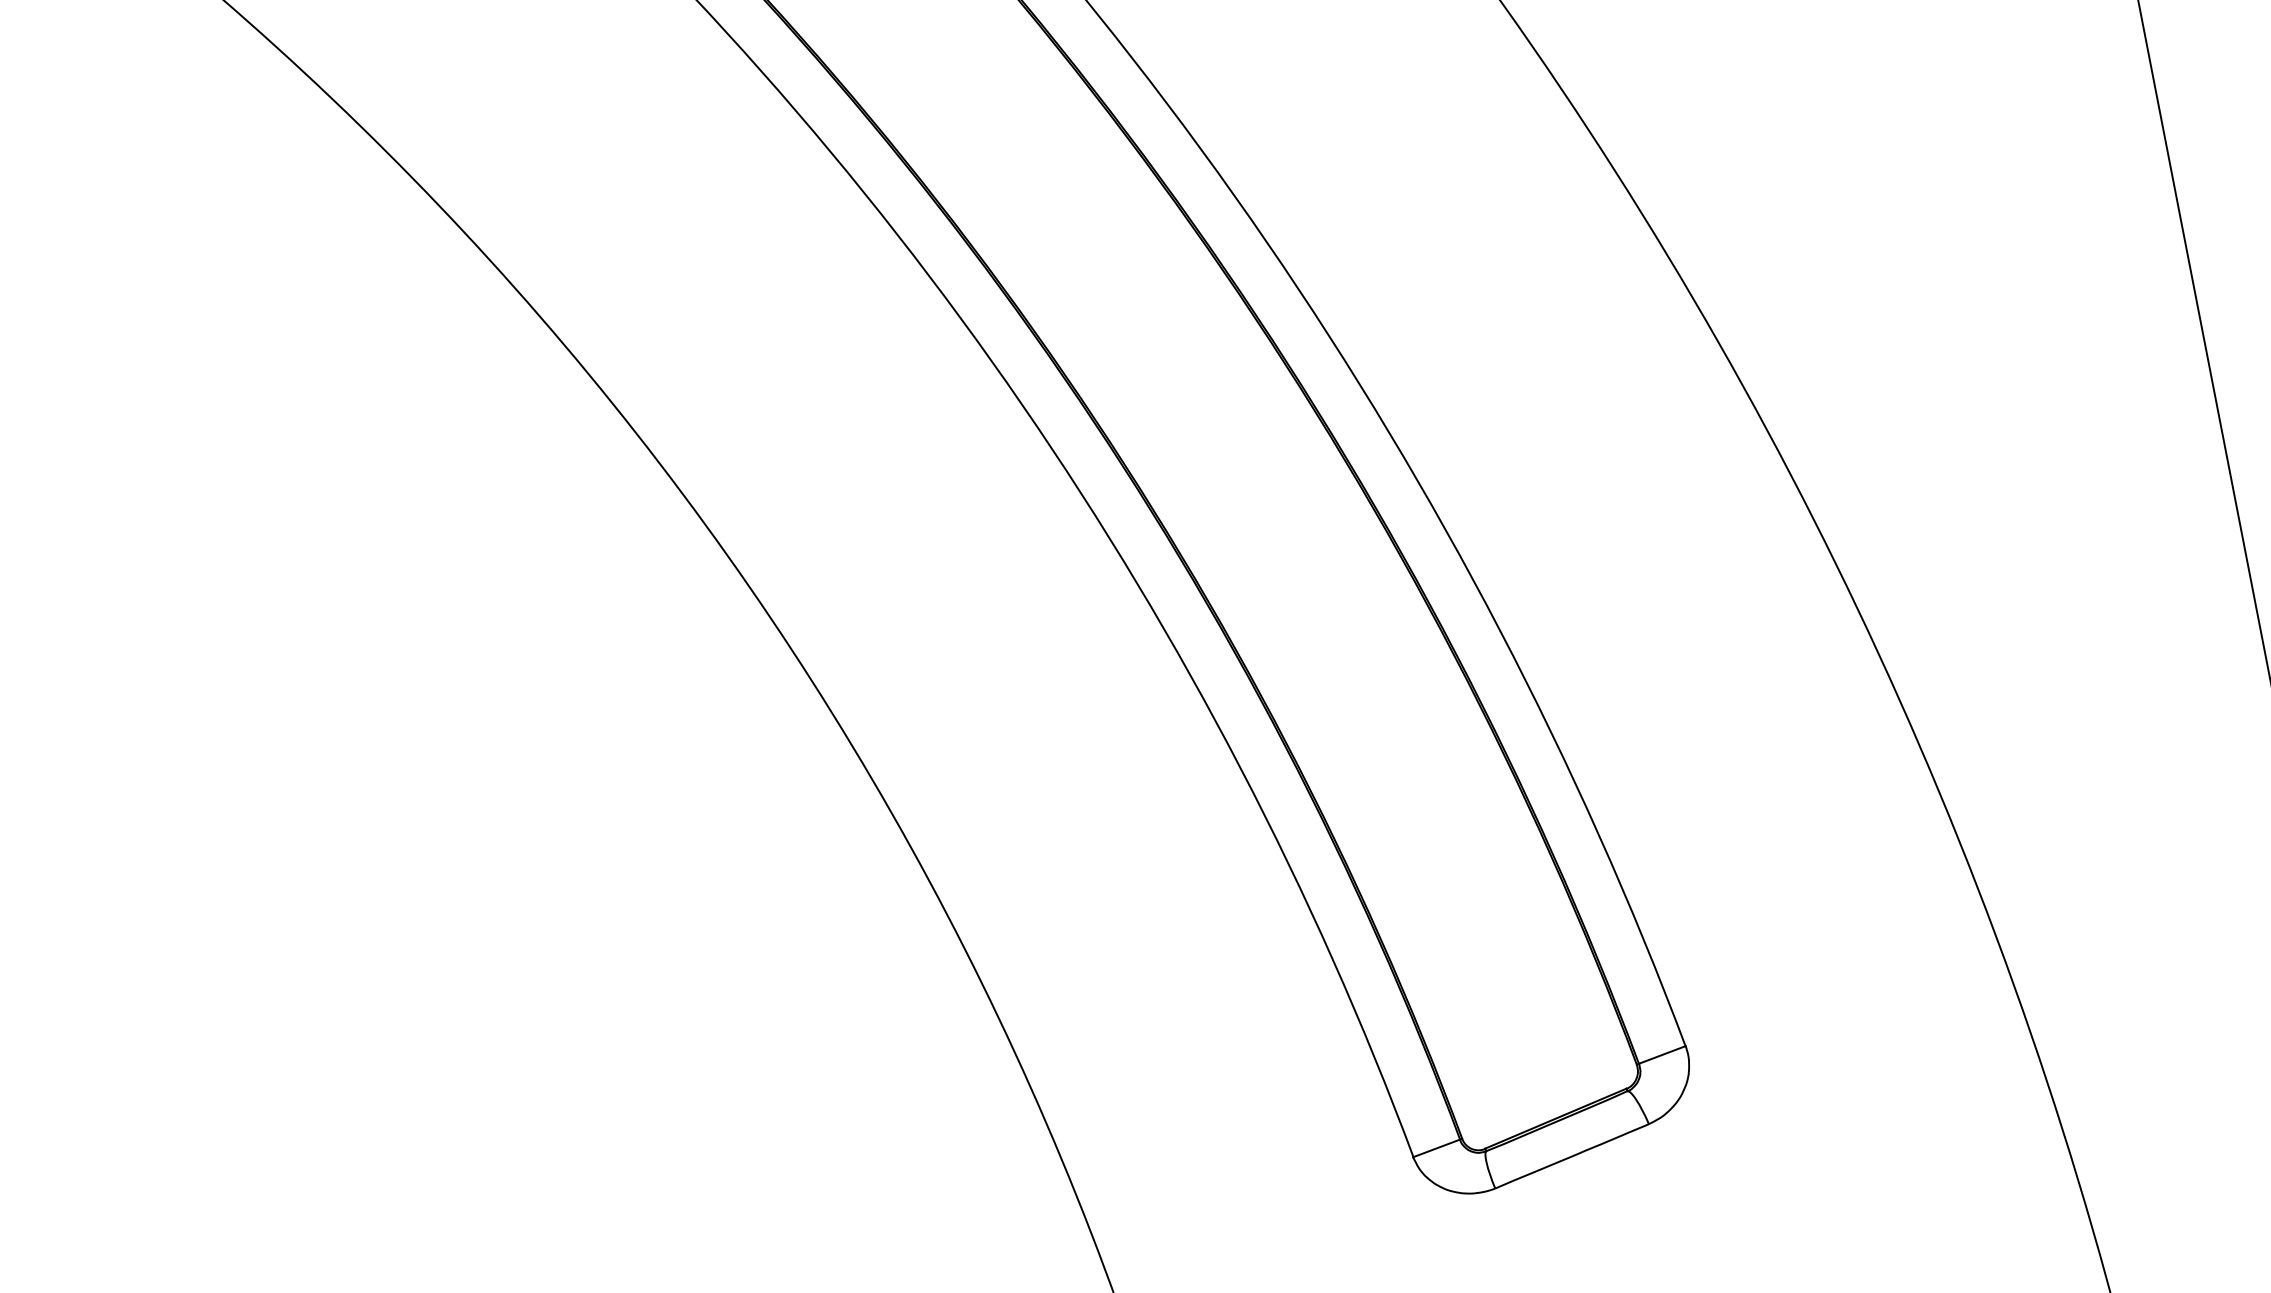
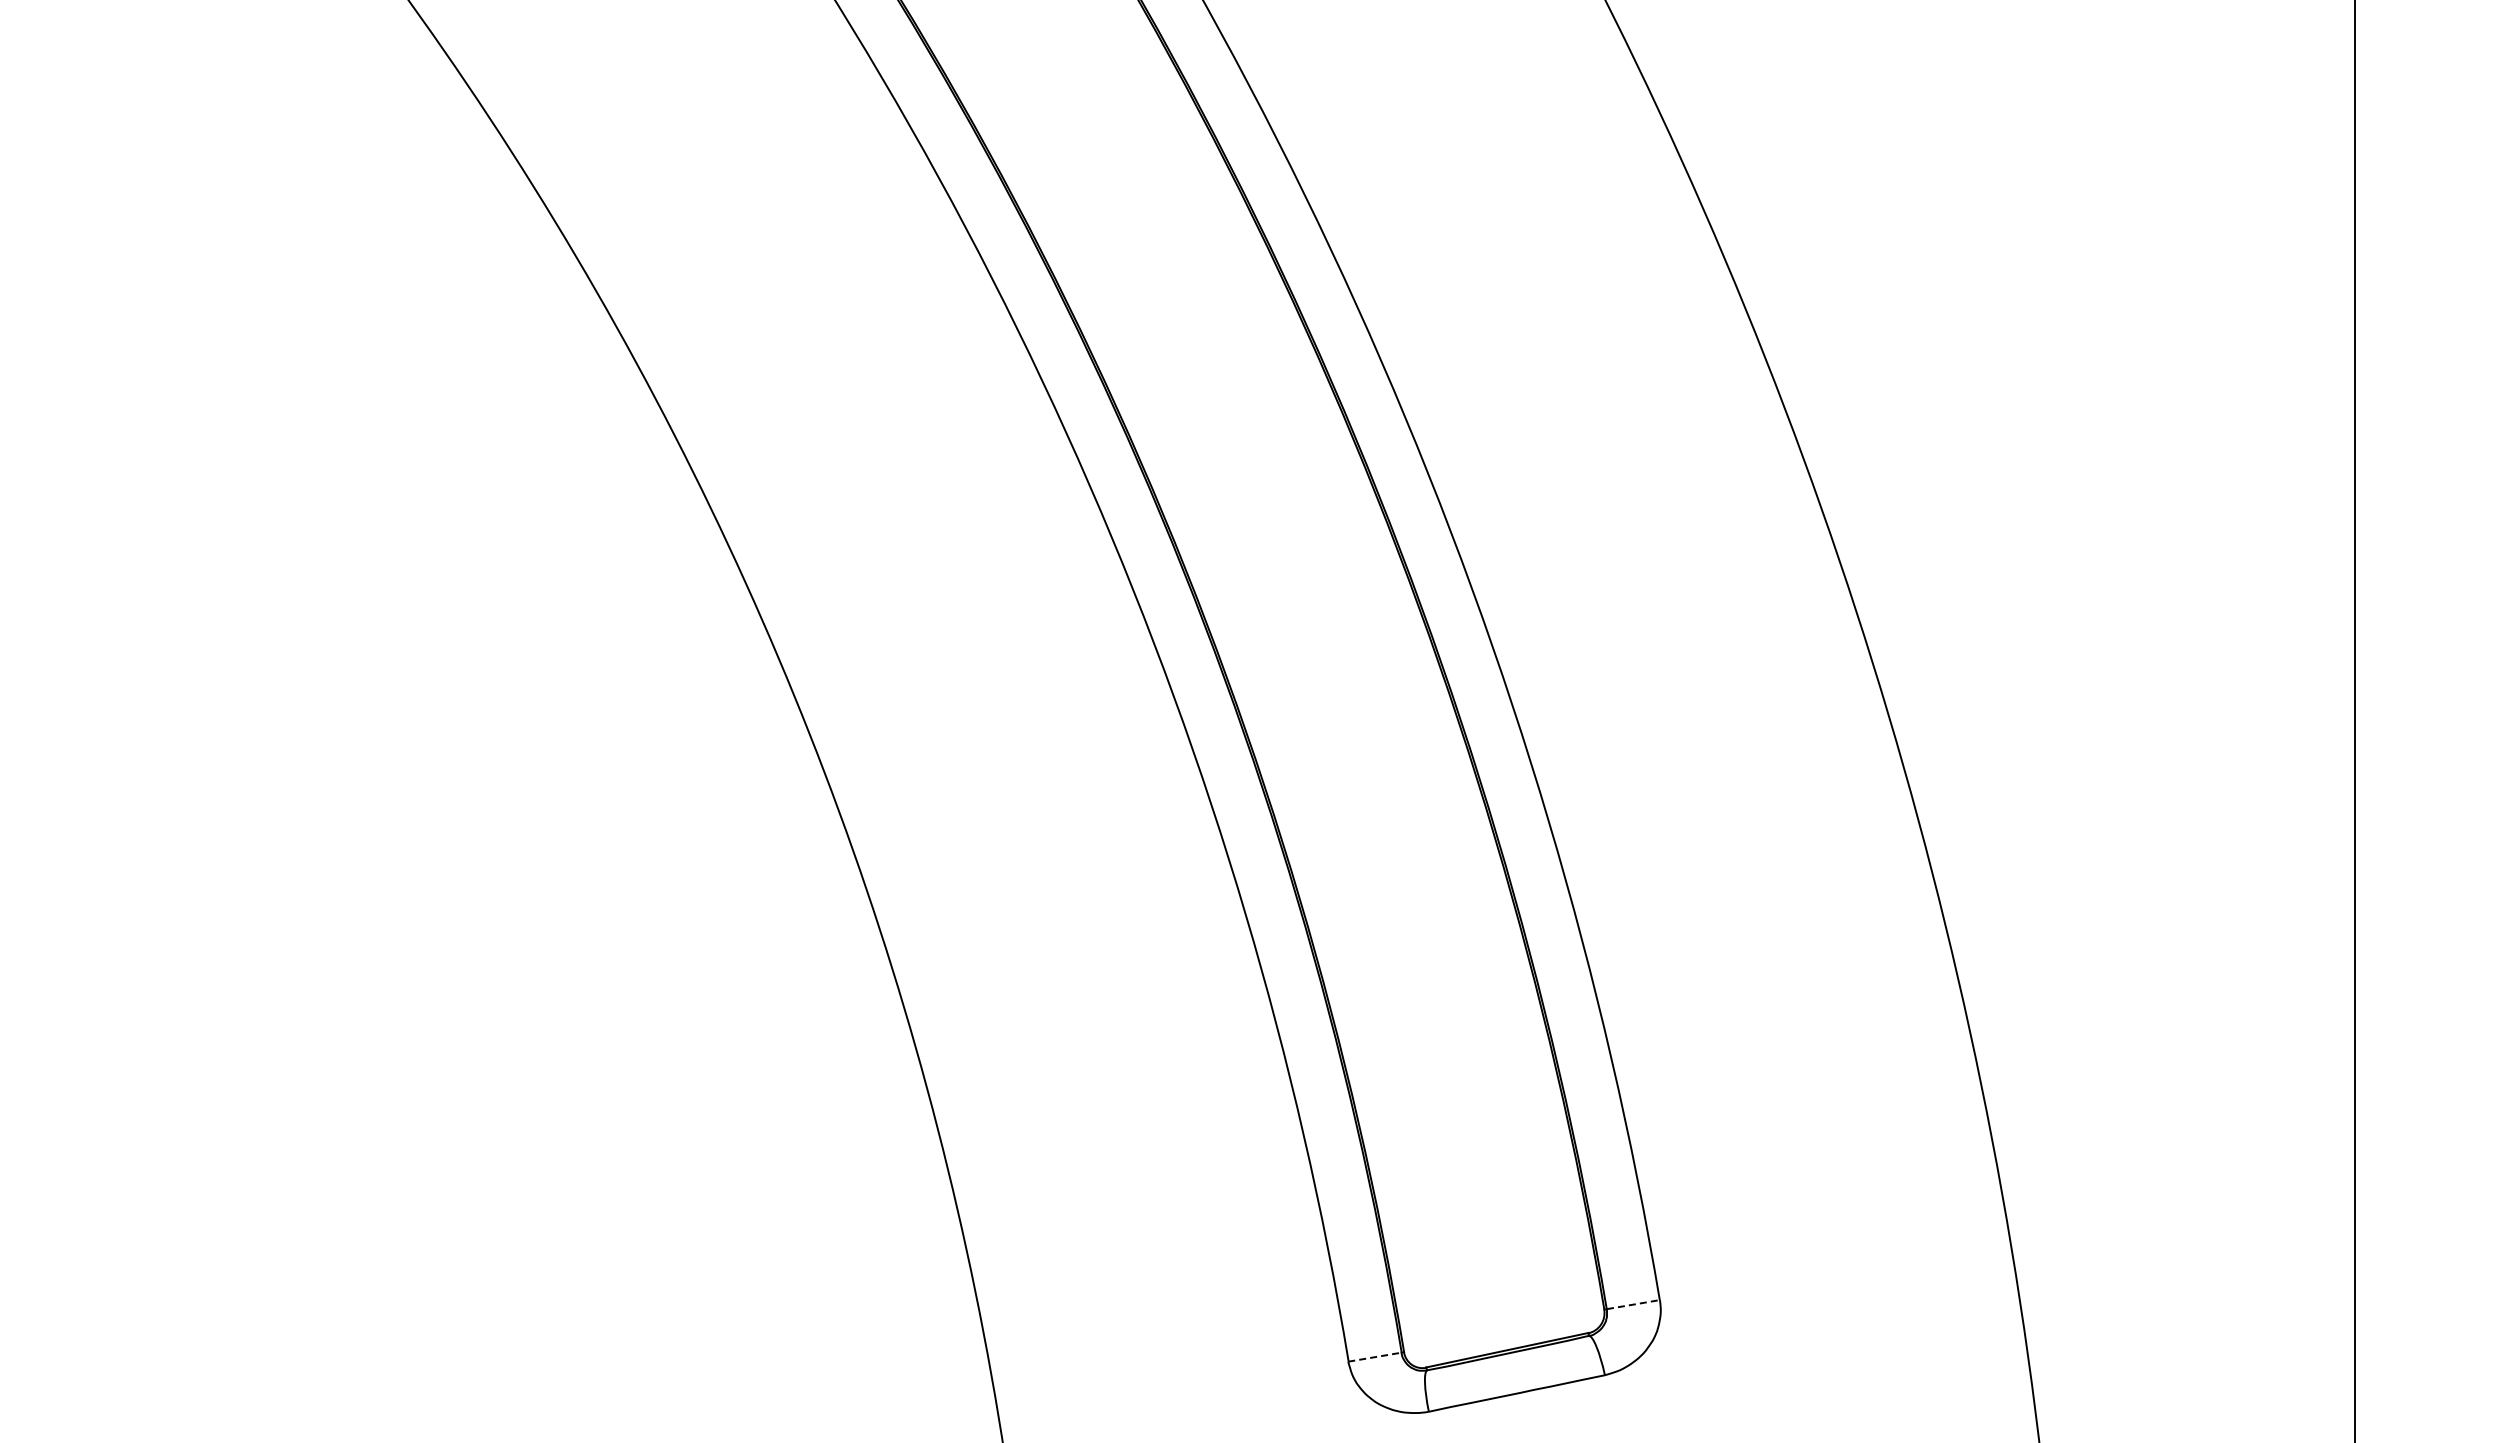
line: (1662, 1054) -> (1633, 1304), solid -> dashed
line: (1437, 1148) -> (1375, 1357), solid -> dashed

